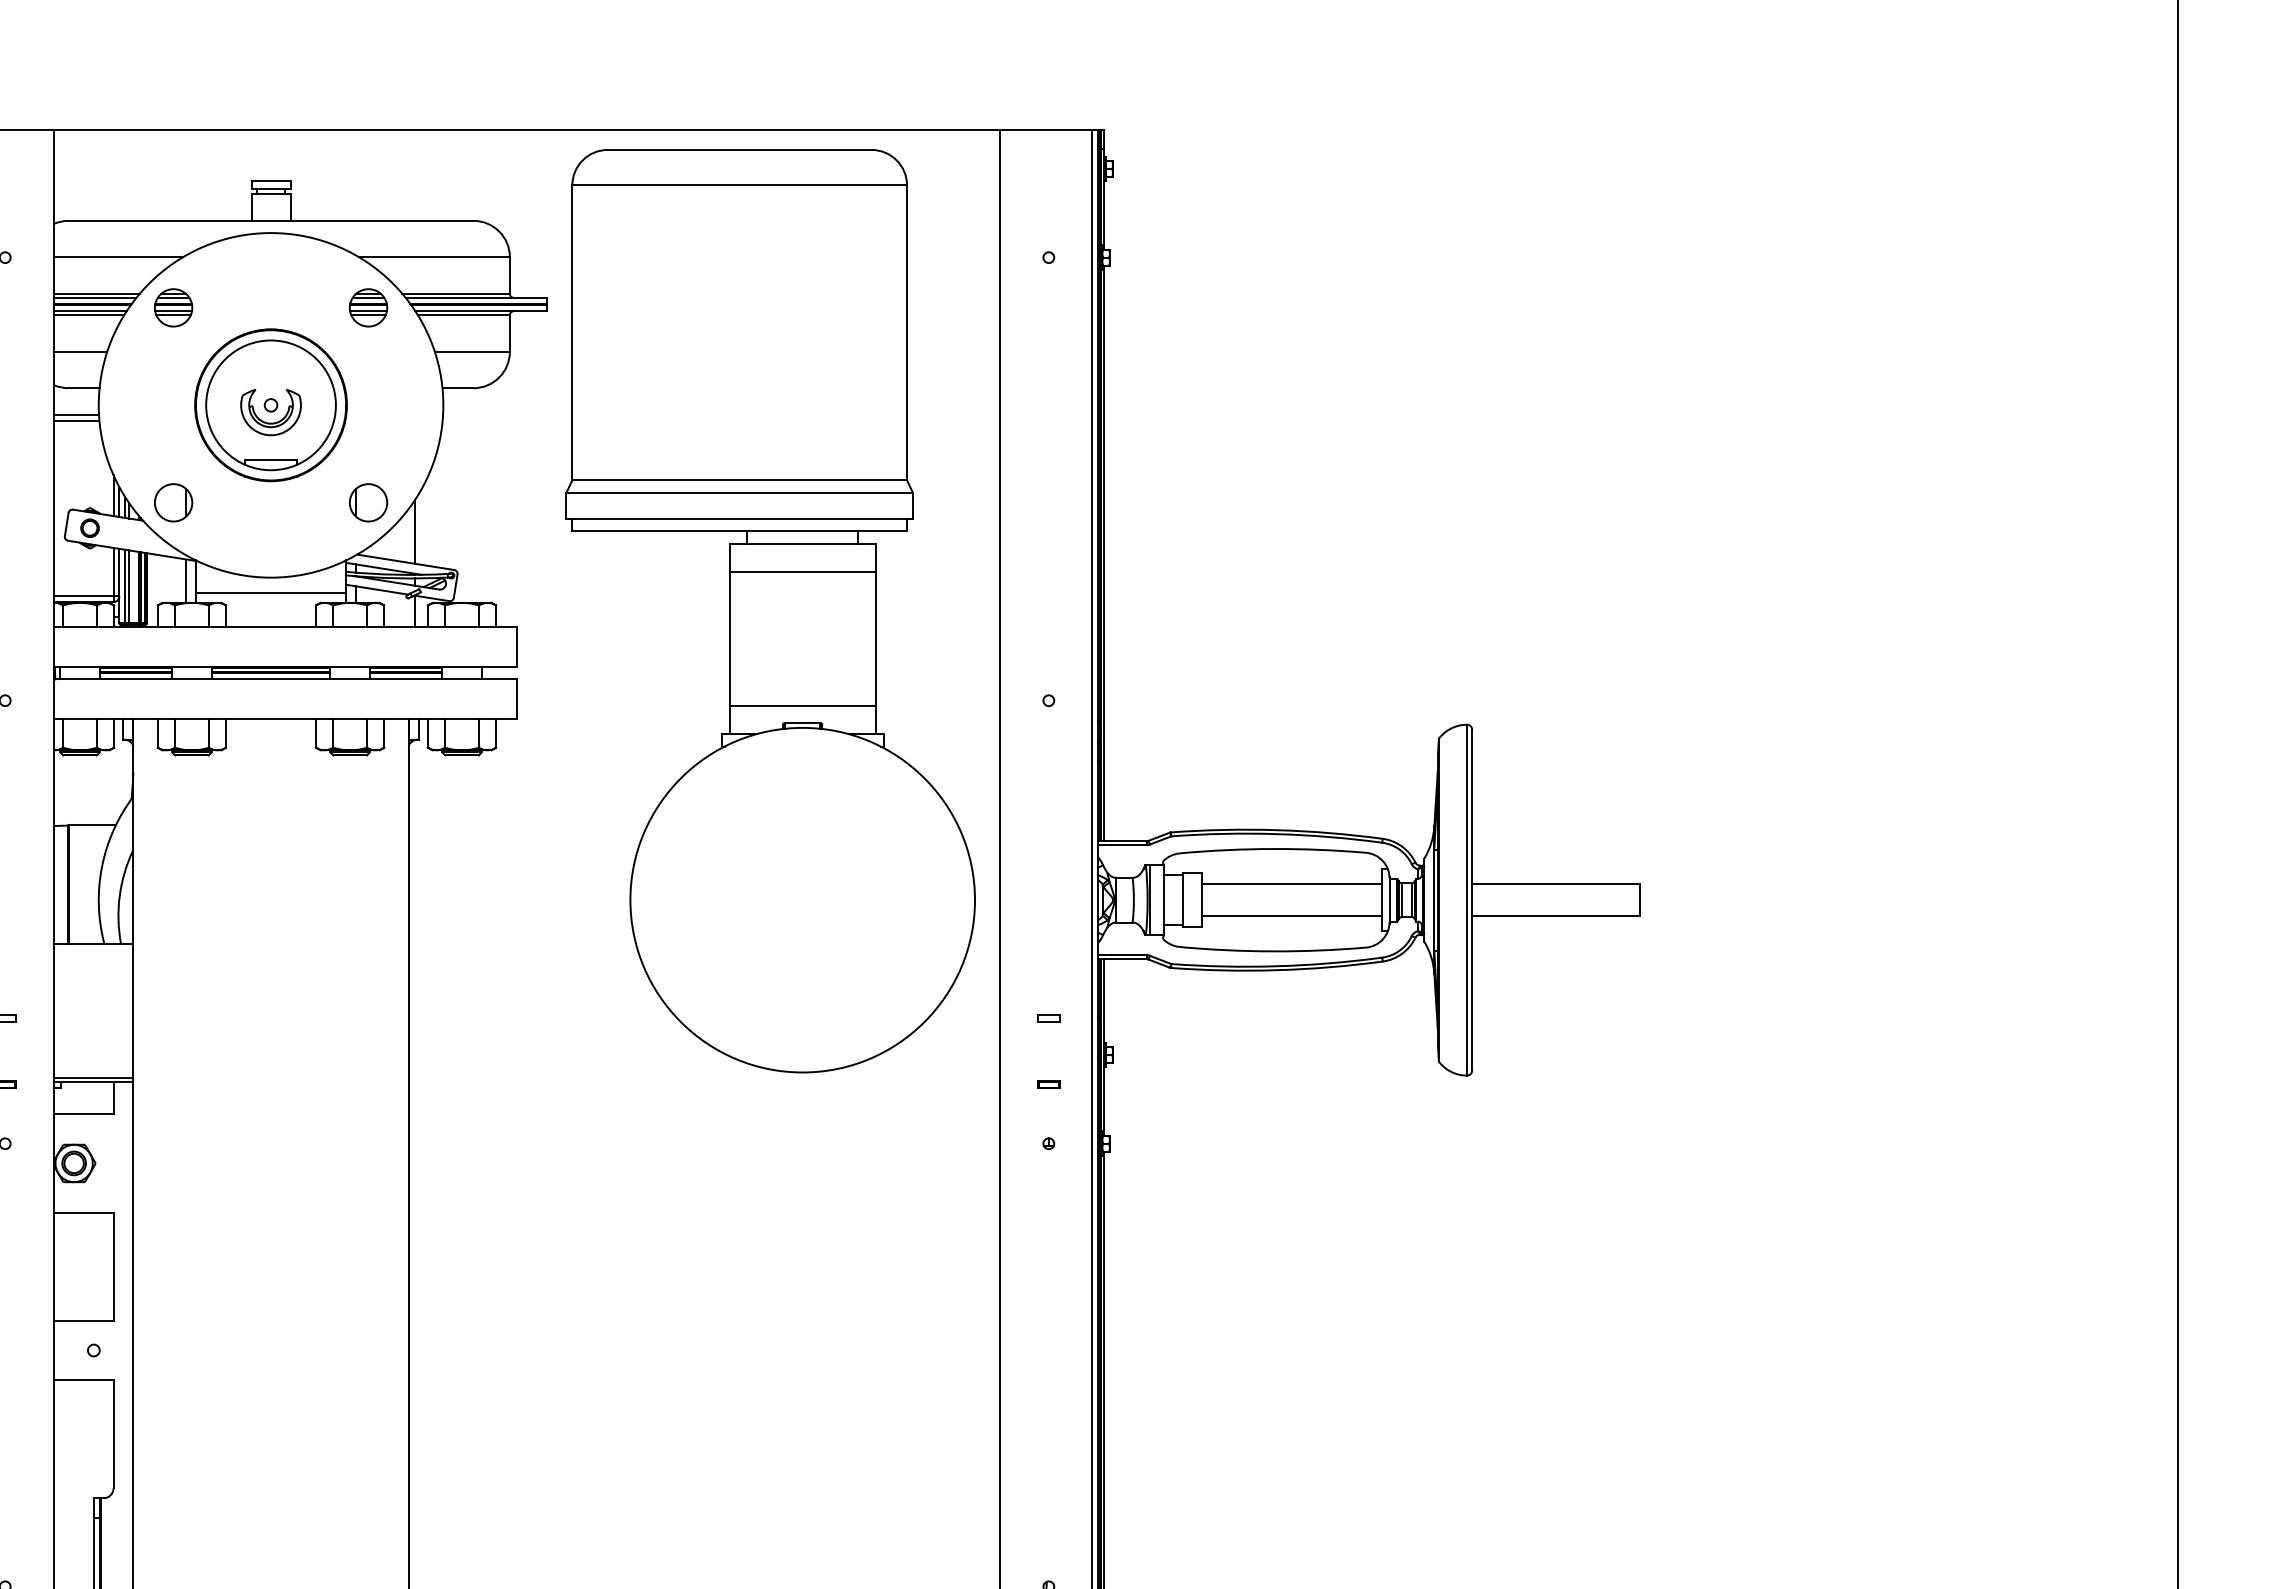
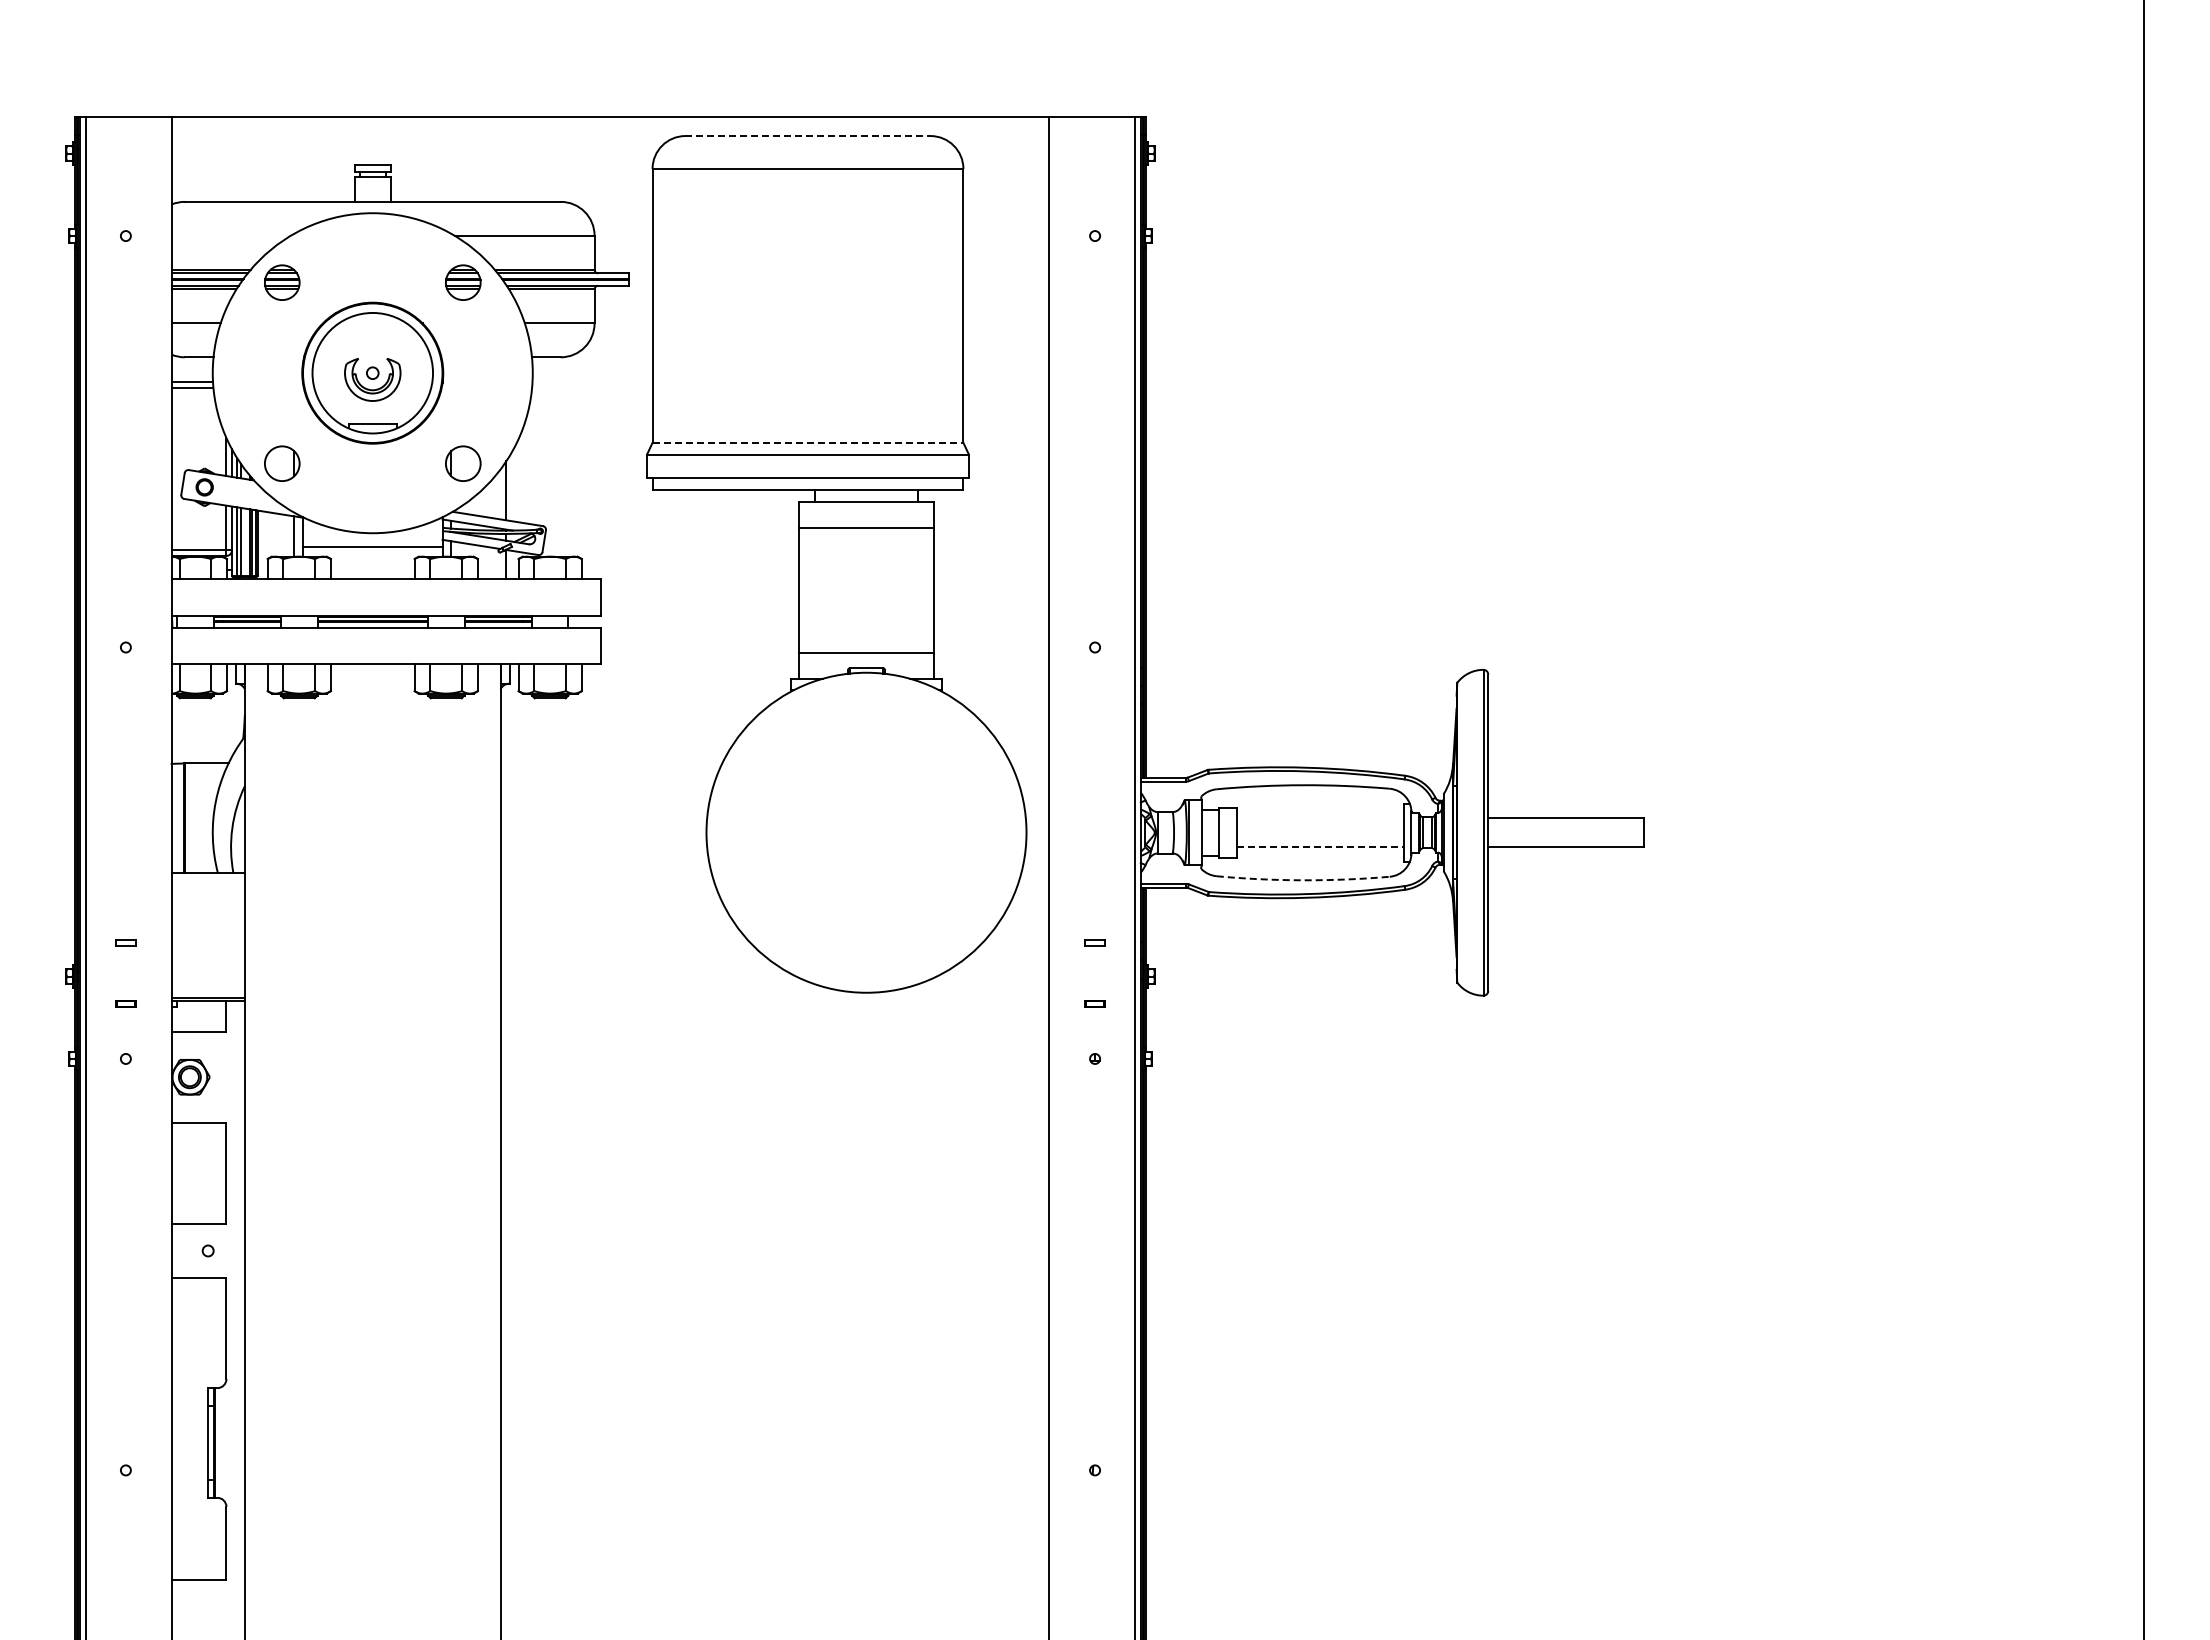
line: (739, 150) -> (807, 136), solid -> dashed
line: (117, 257) -> (230, 235), removed
line: (740, 479) -> (808, 442), solid -> dashed
line: (1291, 884) -> (1320, 818), removed
line: (1292, 916) -> (1321, 847), solid -> dashed
arc: (1273, 951) -> (1303, 880), solid -> dashed

